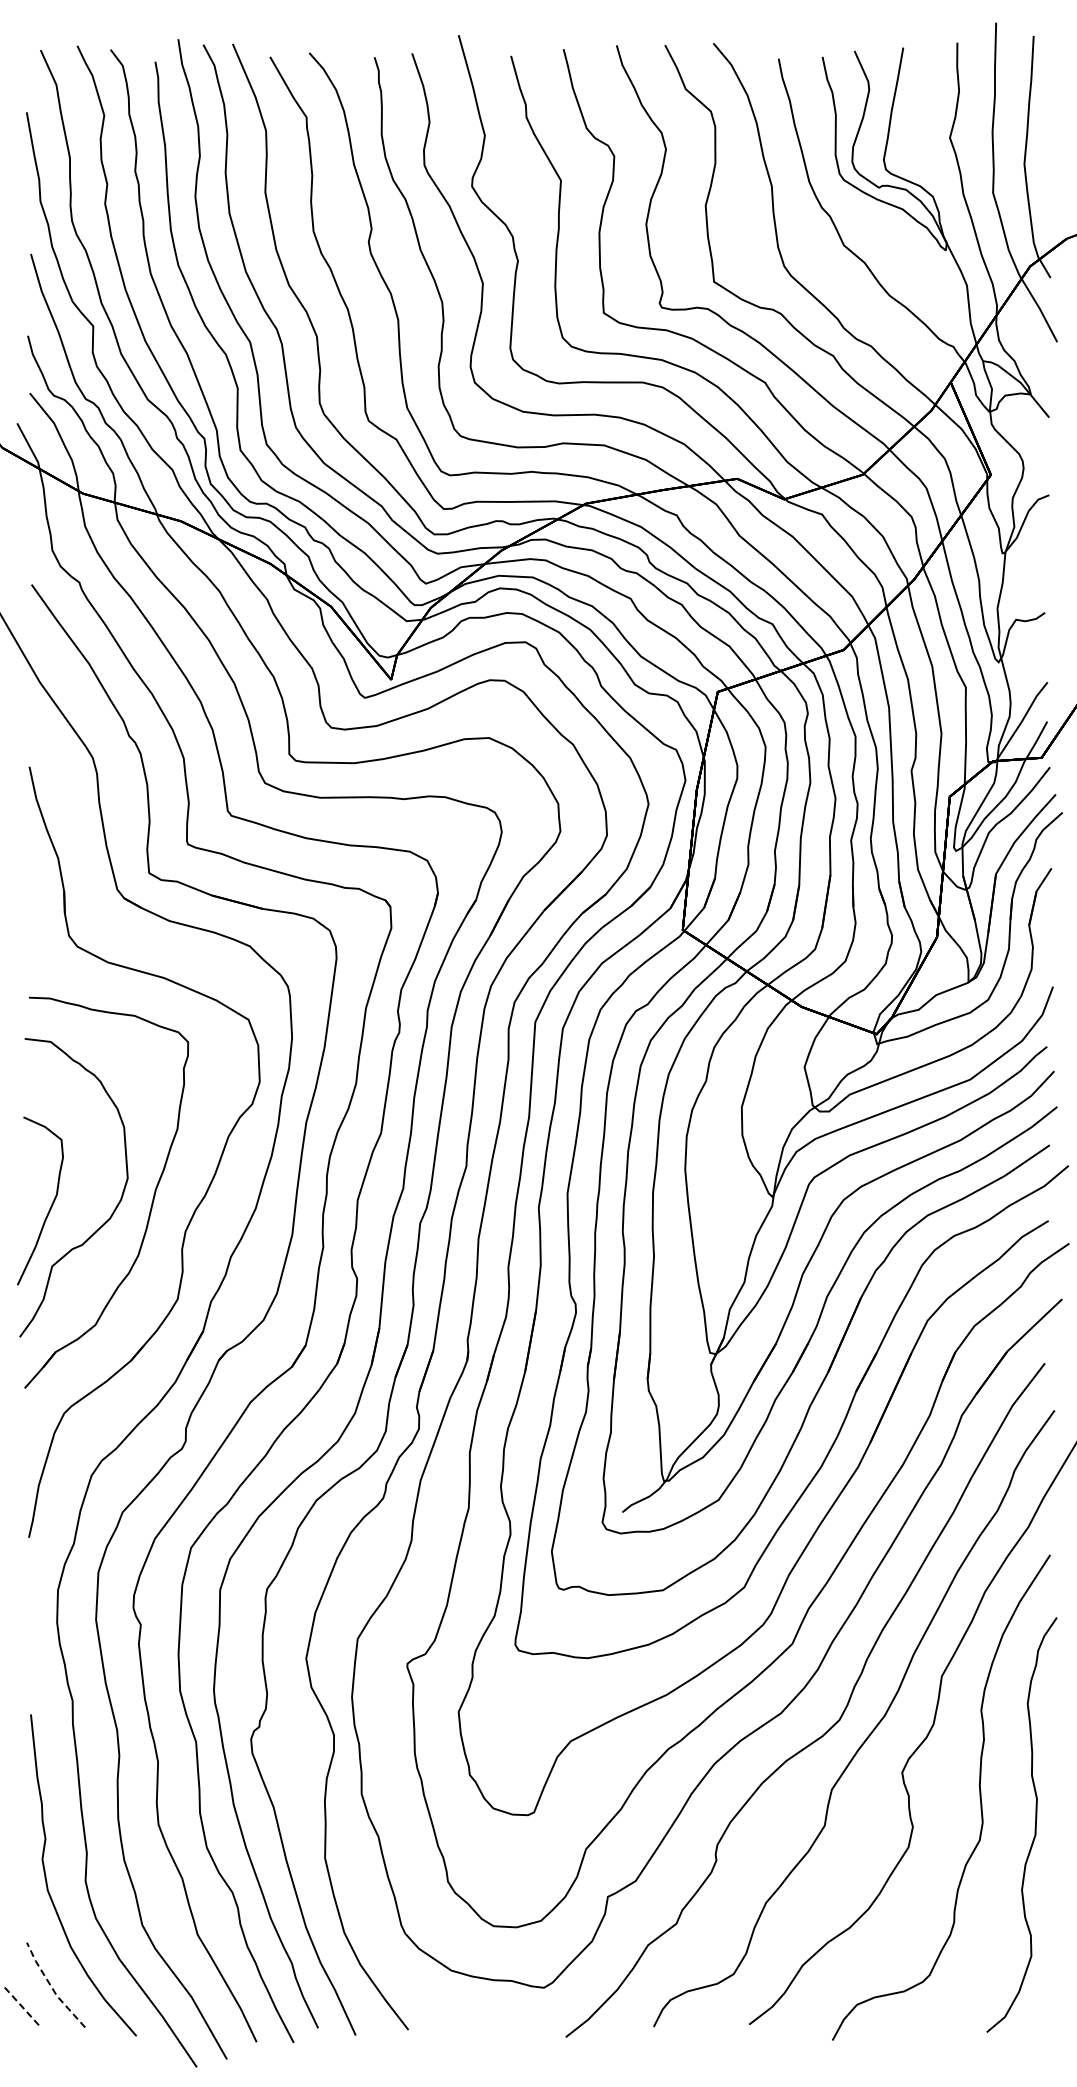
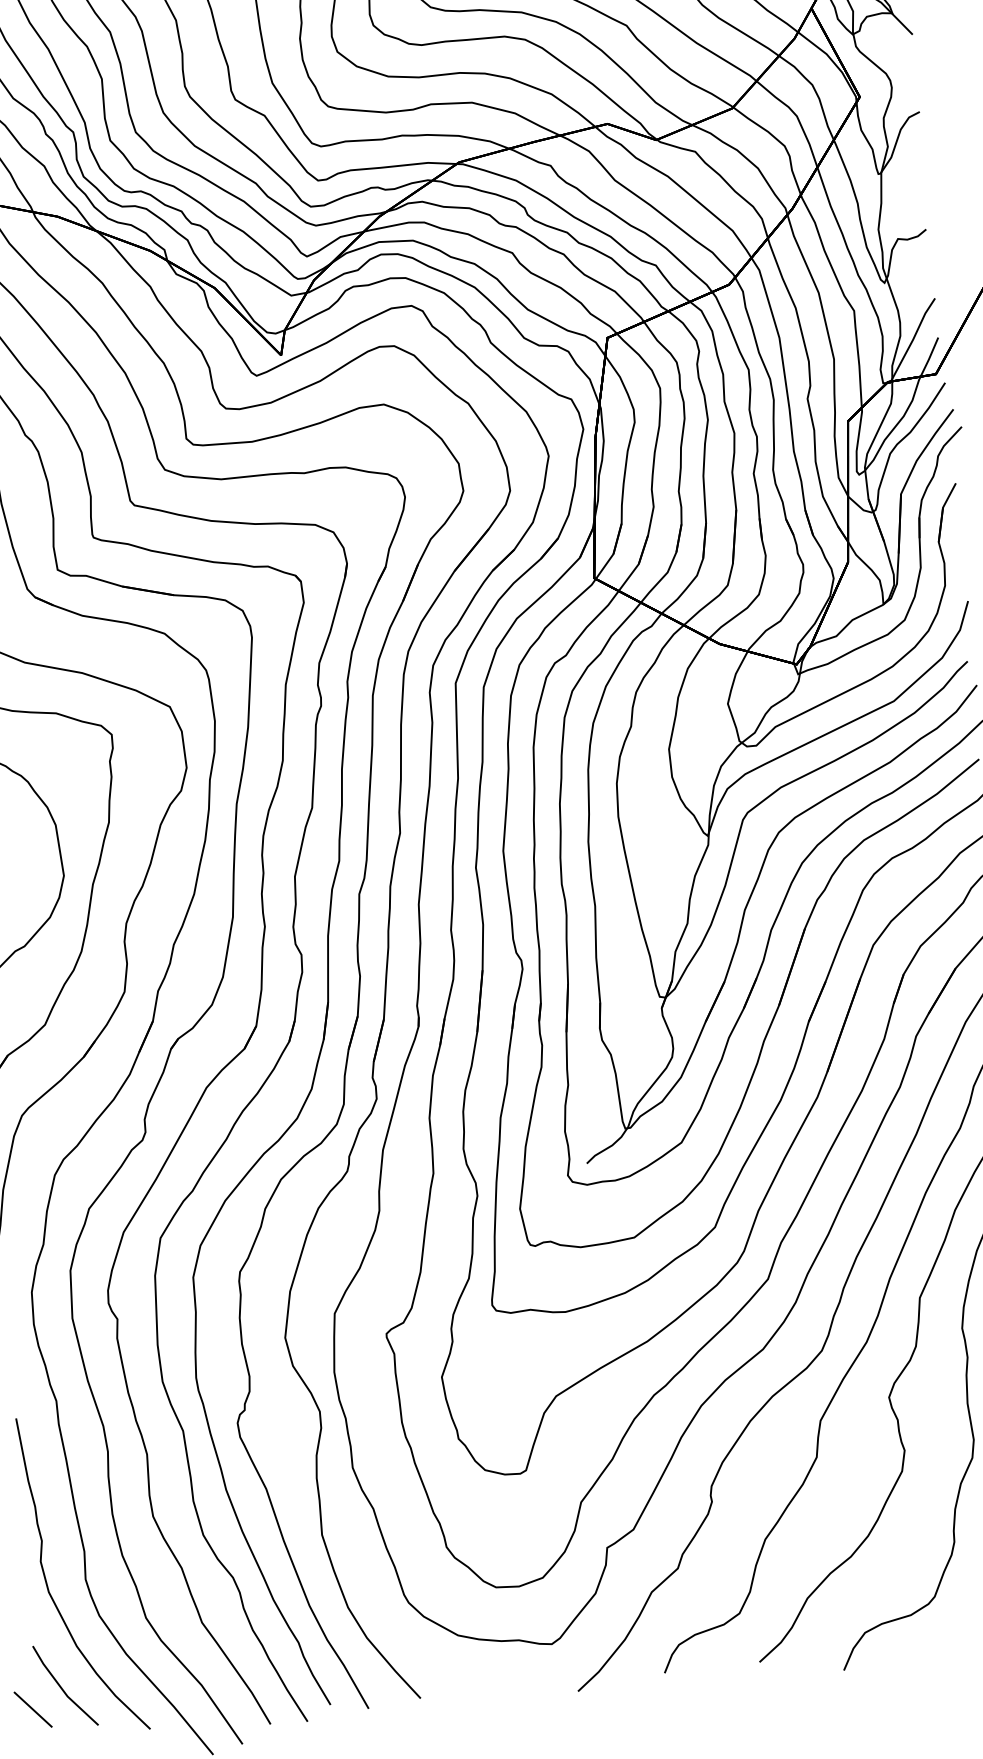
line: (51, 1987) -> (61, 1688), dashed -> solid
line: (21, 2005) -> (33, 1709), dashed -> solid

